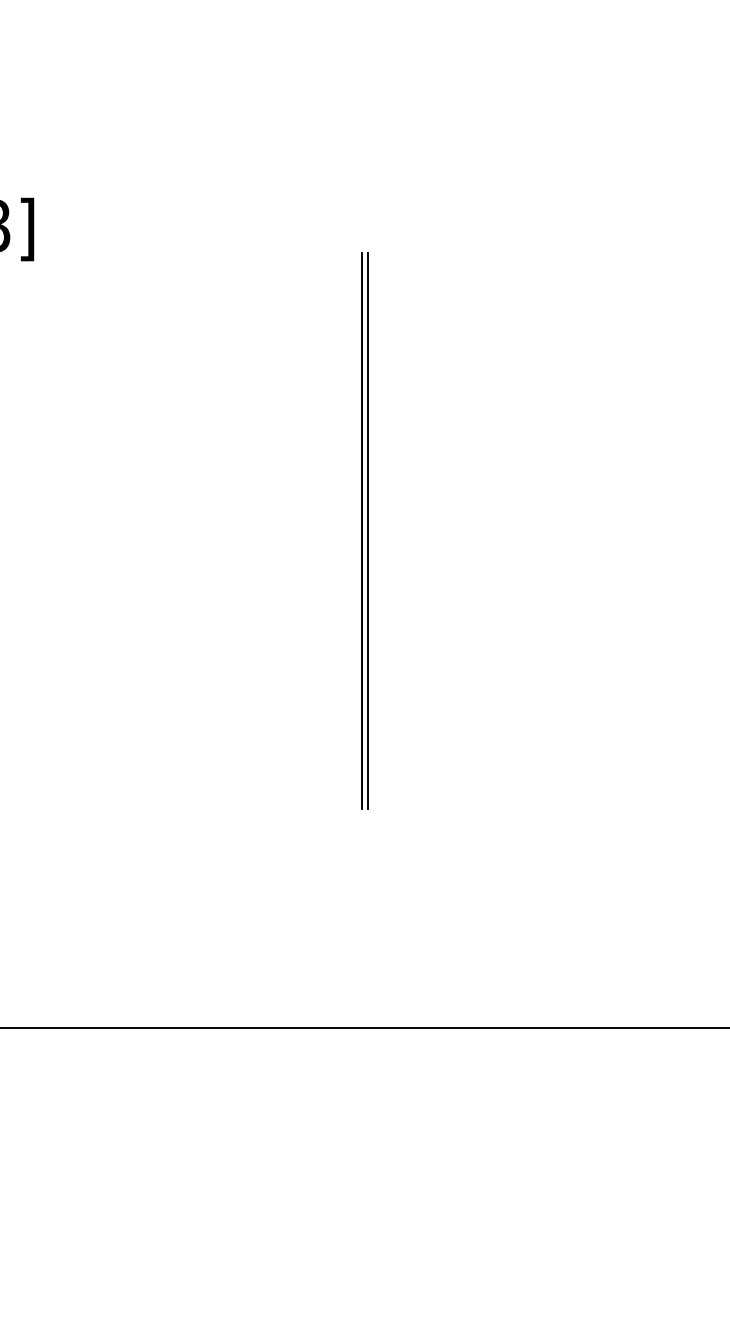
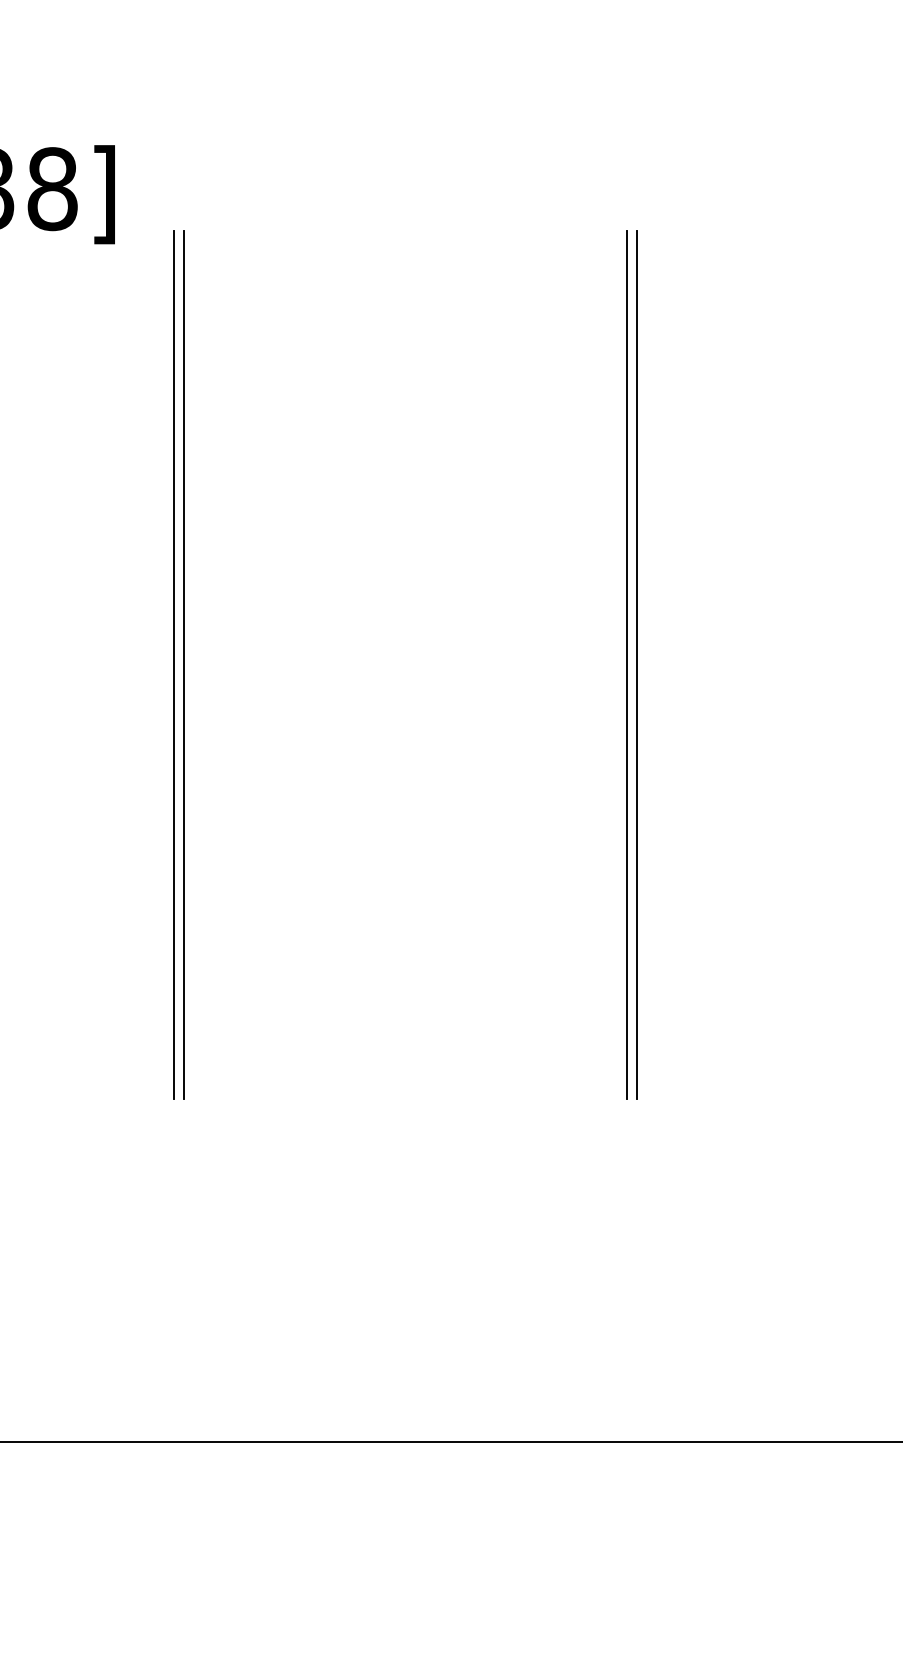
part: (74, 530) -> (178, 664), added

